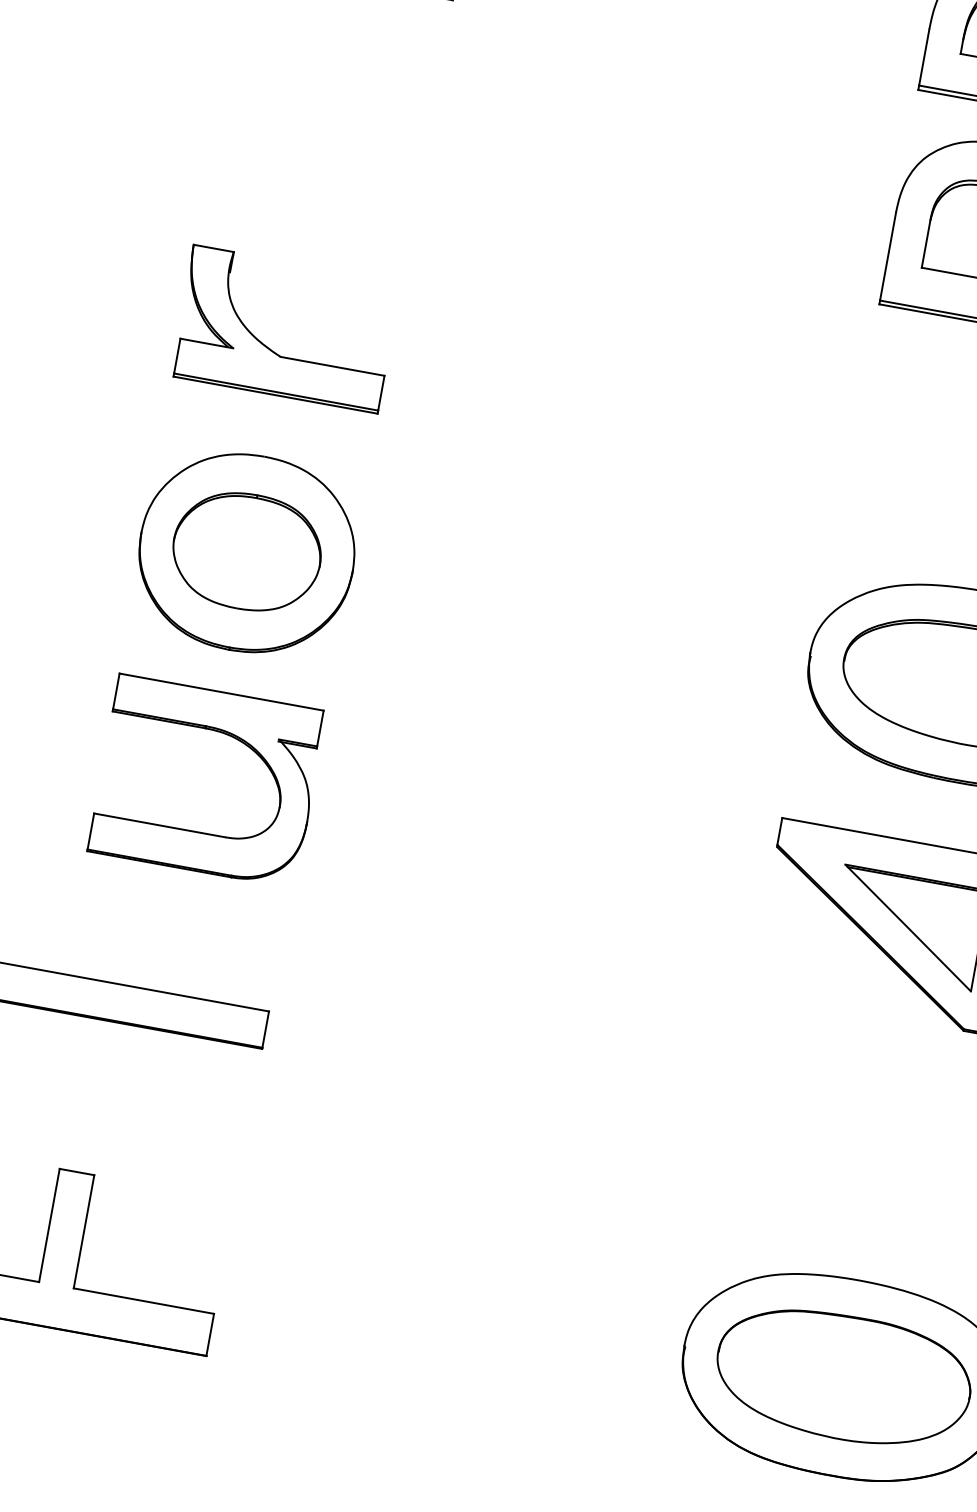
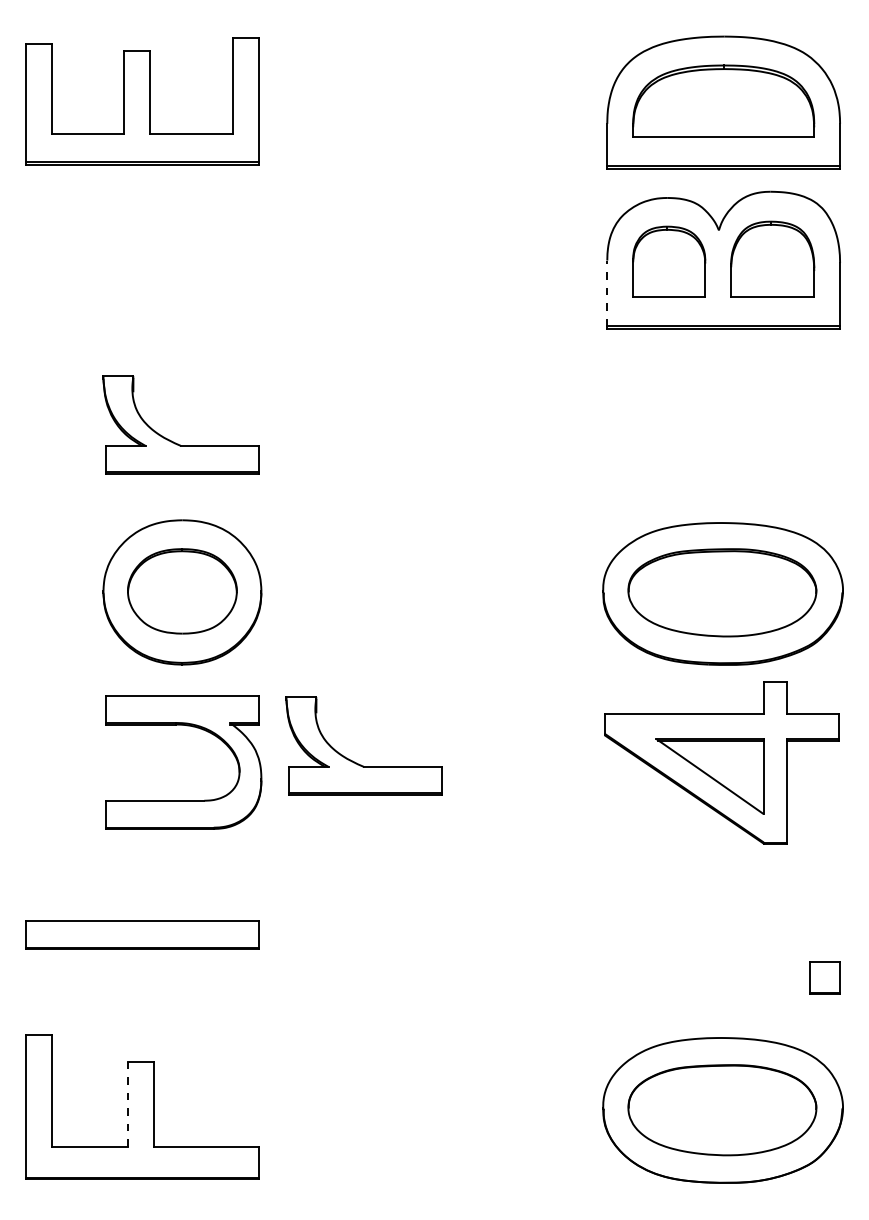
line: (888, 256) -> (607, 293), solid -> dashed
part: (435, 821) -> (354, 761), added
line: (48, 1225) -> (127, 1104), solid -> dashed

